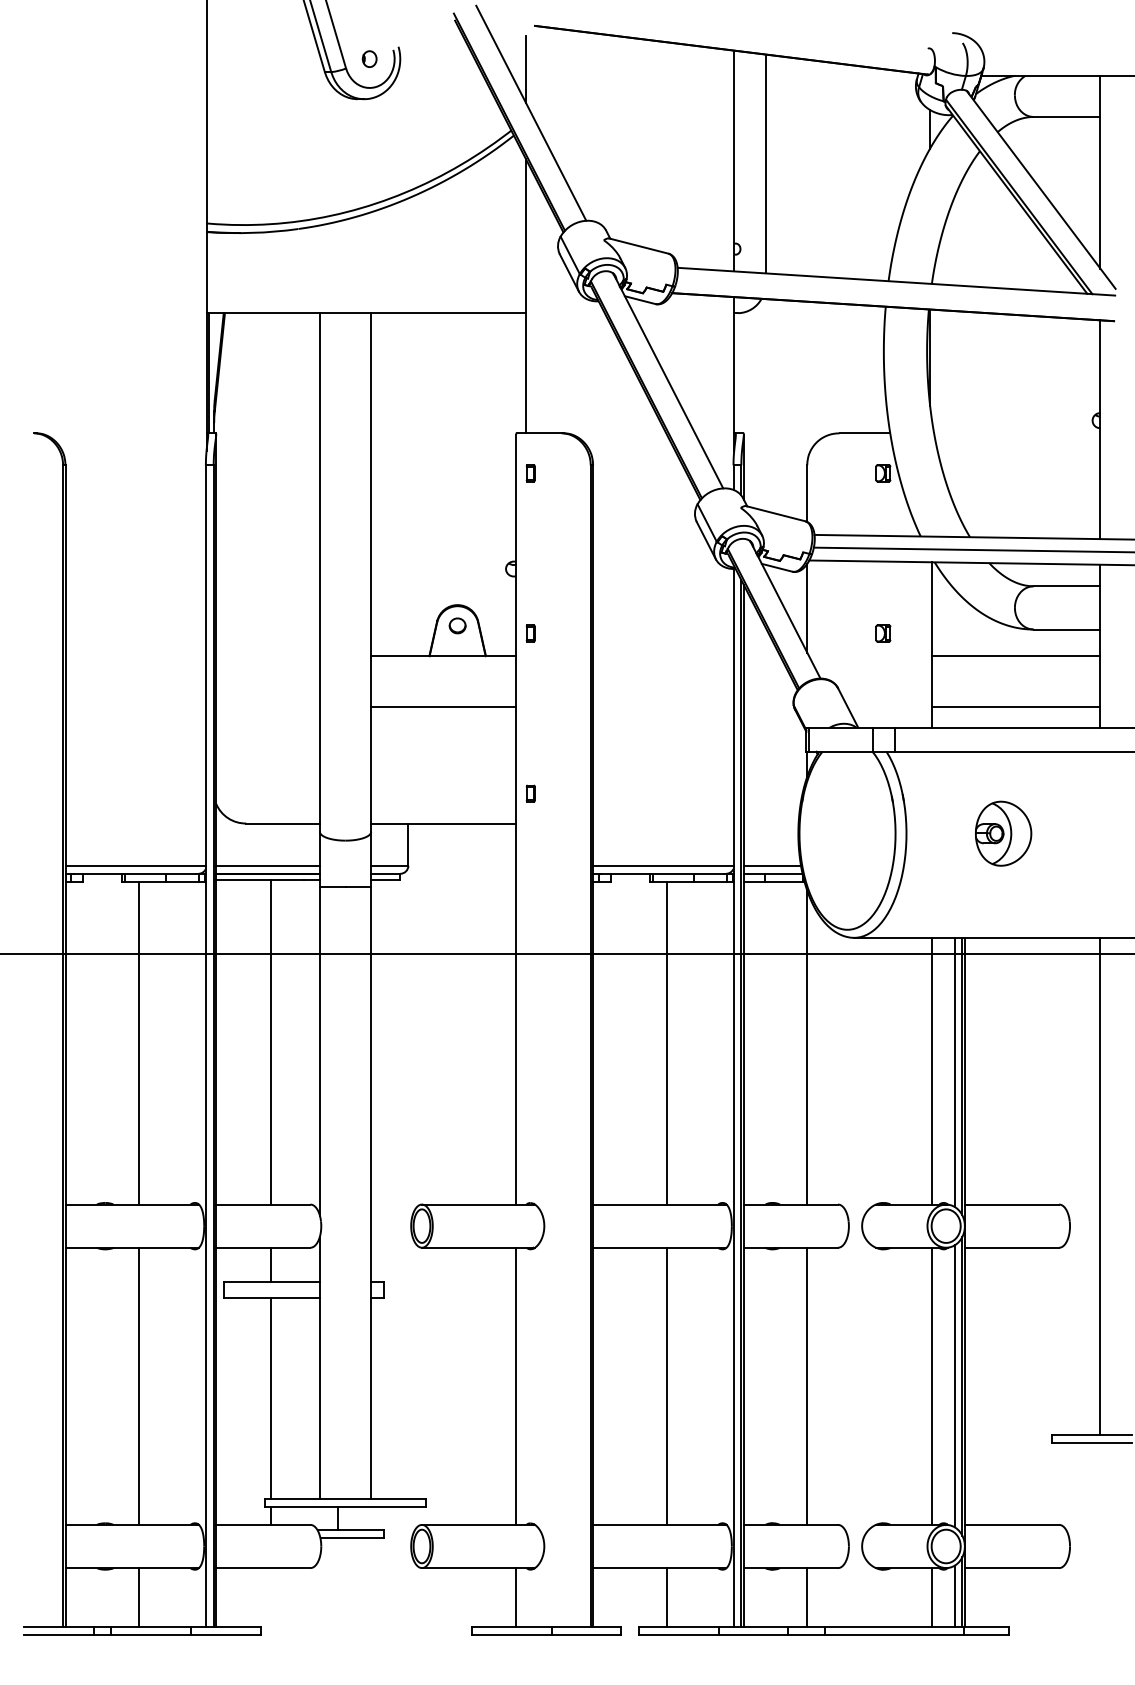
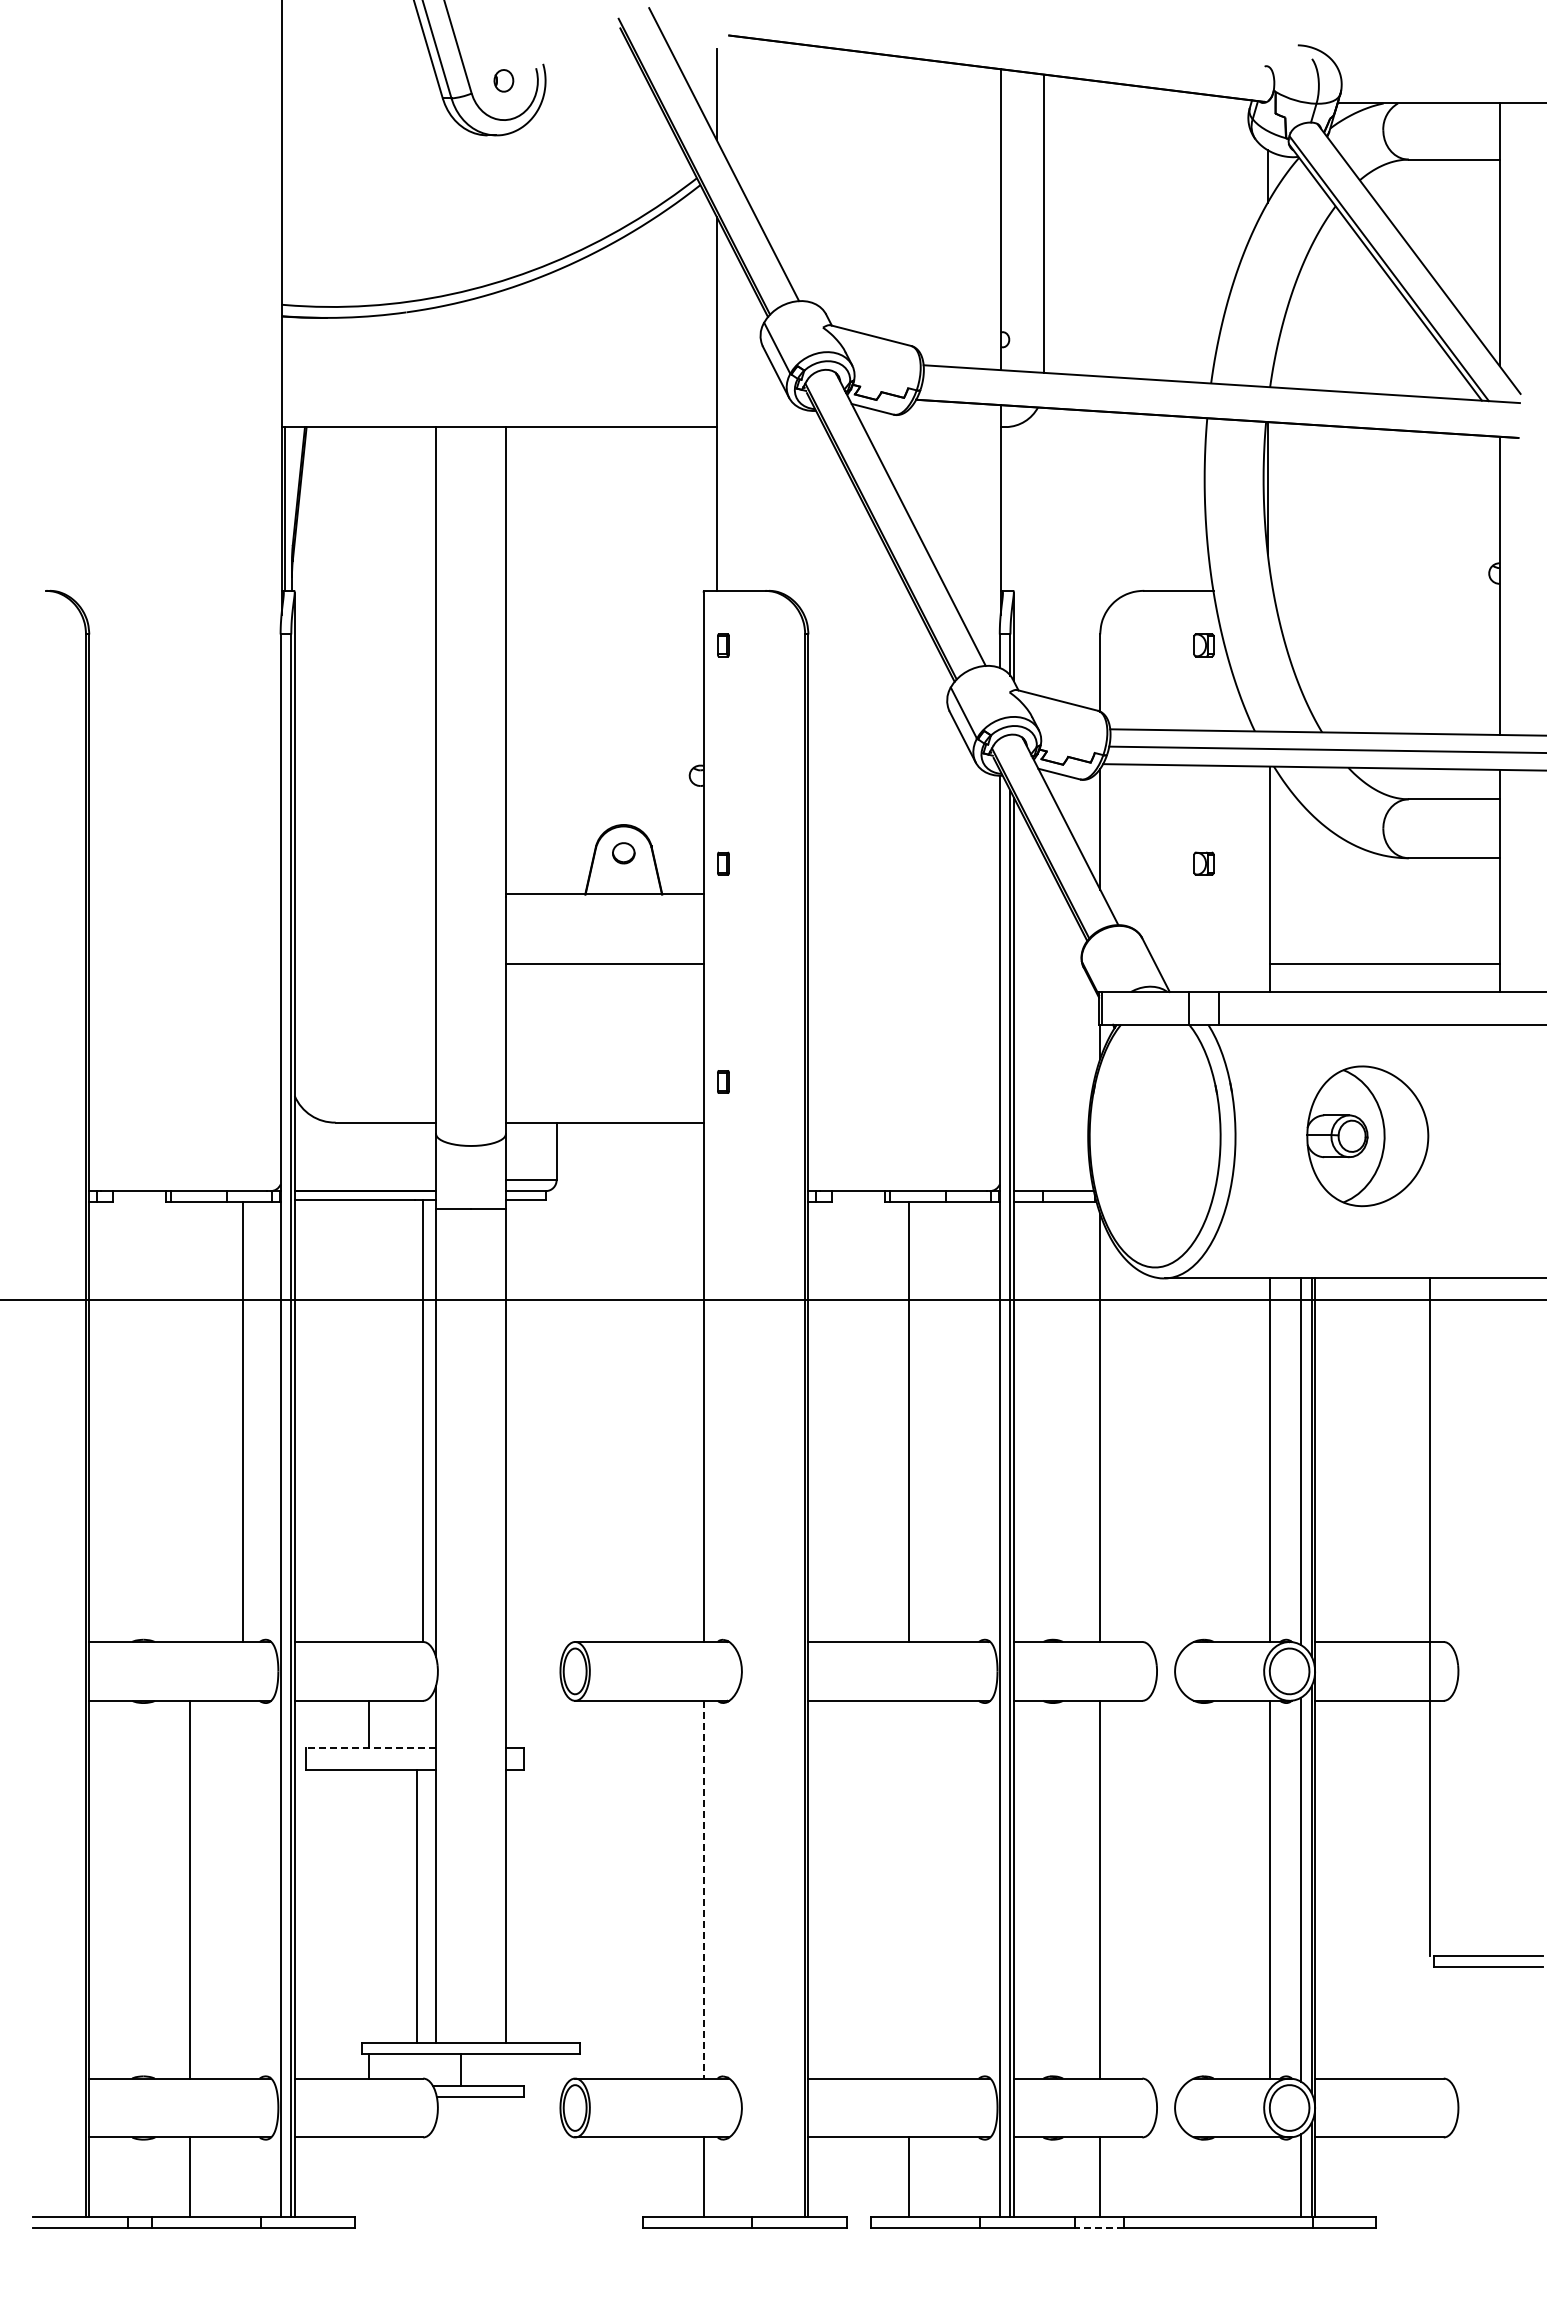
line: (1015, 656) -> (1384, 894), removed
part: (1003, 833) -> (1367, 1136), size x1.6
line: (135, 865) -> (184, 1180), removed
line: (268, 865) -> (365, 1180), removed
line: (662, 865) -> (903, 1180), removed
line: (772, 865) -> (1052, 1180), removed
line: (139, 1042) -> (242, 1421), moved
line: (270, 1042) -> (422, 1420), moved
line: (1100, 1186) -> (1429, 1617), moved
line: (271, 1281) -> (370, 1747), solid -> dashed
line: (516, 1386) -> (703, 1889), solid -> dashed
line: (667, 1386) -> (909, 1889), removed
line: (270, 1398) -> (416, 1906), moved
line: (932, 1597) -> (1270, 2177), removed
line: (806, 1634) -> (1099, 2228), solid -> dashed

